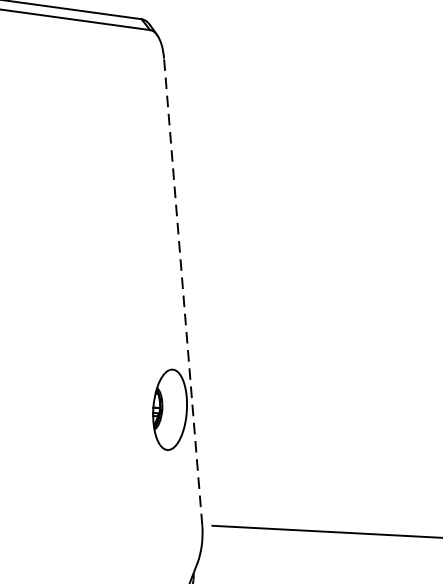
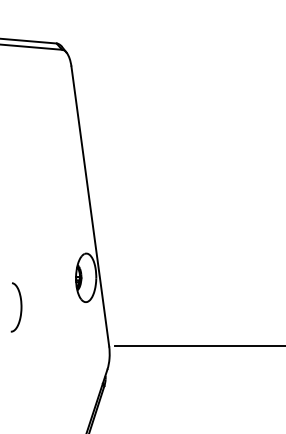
line: (183, 290) -> (90, 205), dashed -> solid
curve: (58, 453) -> (20, 307), added

